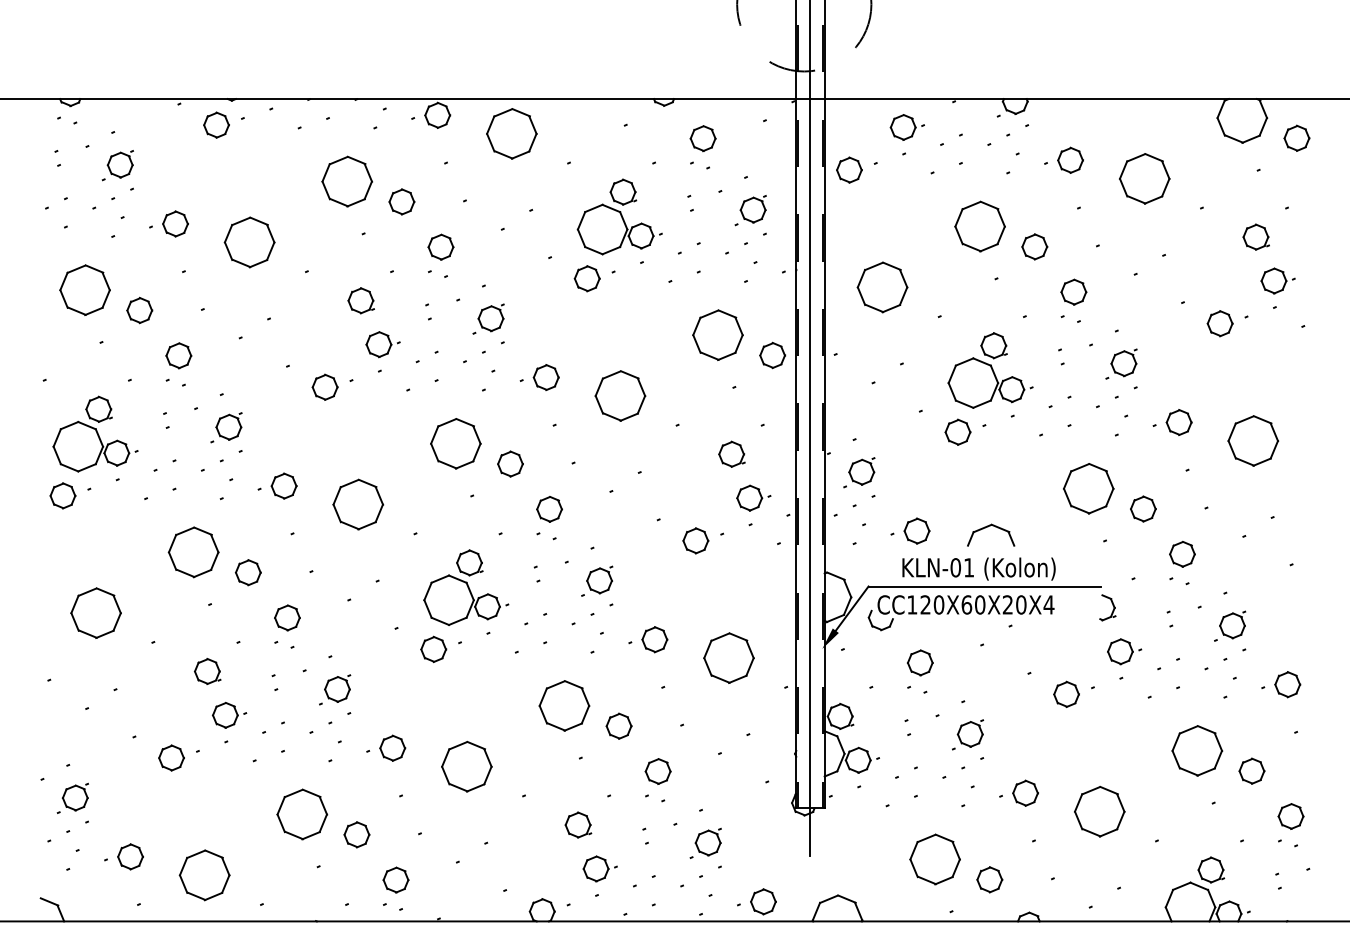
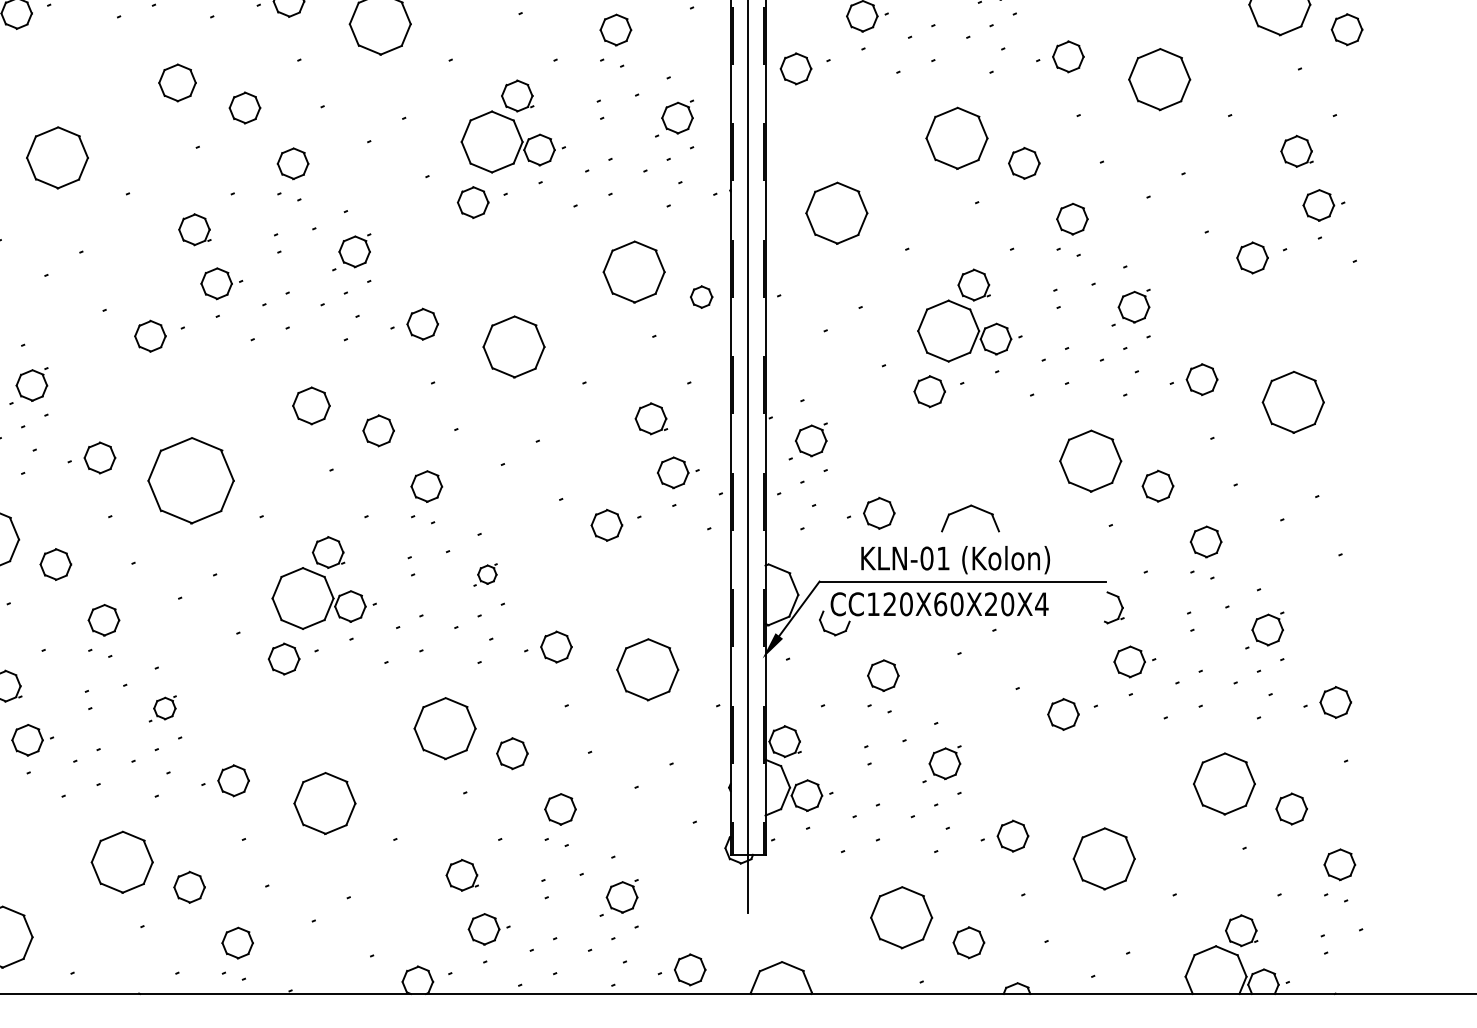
part: (346, 181) -> (176, 82), size x0.6
part: (772, 355) -> (701, 297), size x0.7
part: (455, 443) -> (310, 405), size x0.6
part: (358, 504) -> (191, 480), size x1.4
part: (597, 580) -> (485, 574), size x0.6
part: (335, 689) -> (163, 708), size x0.7

